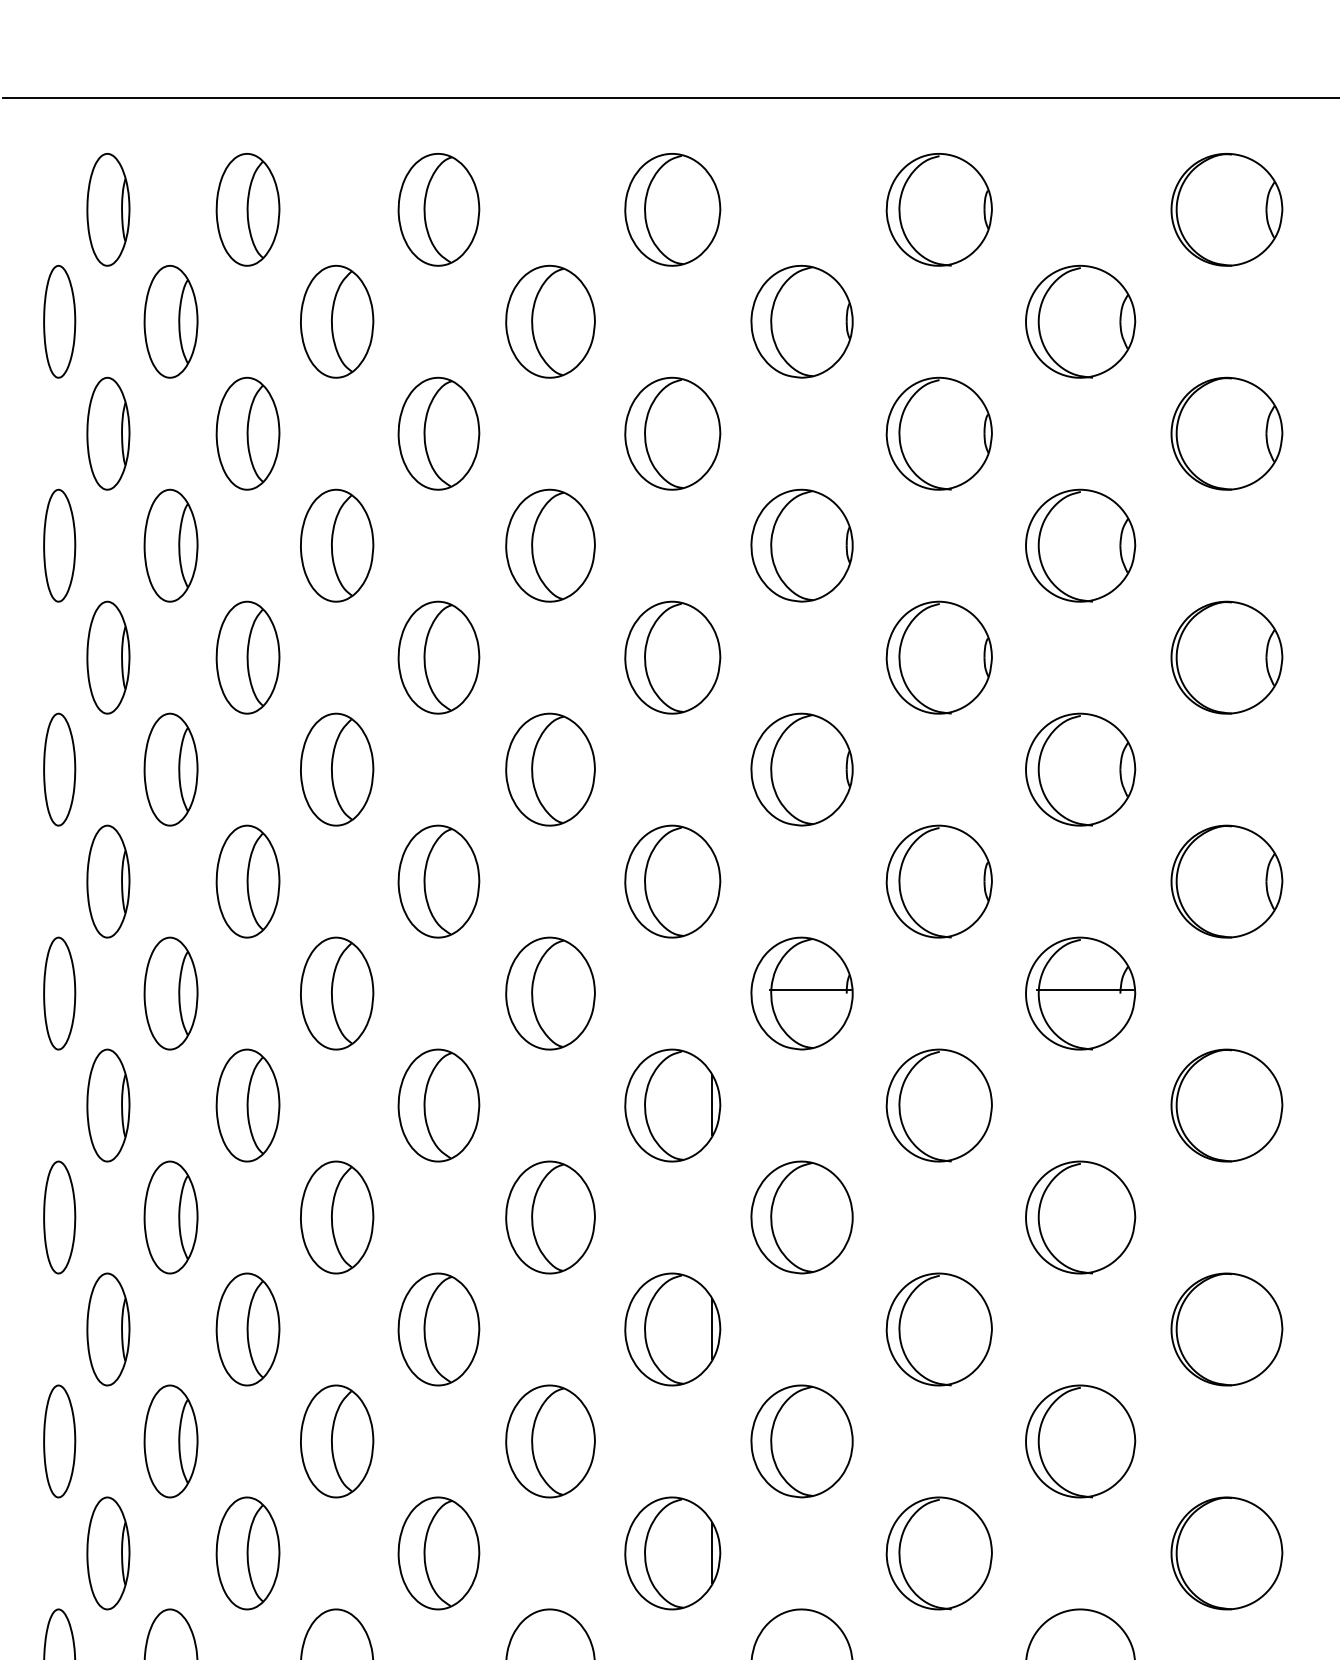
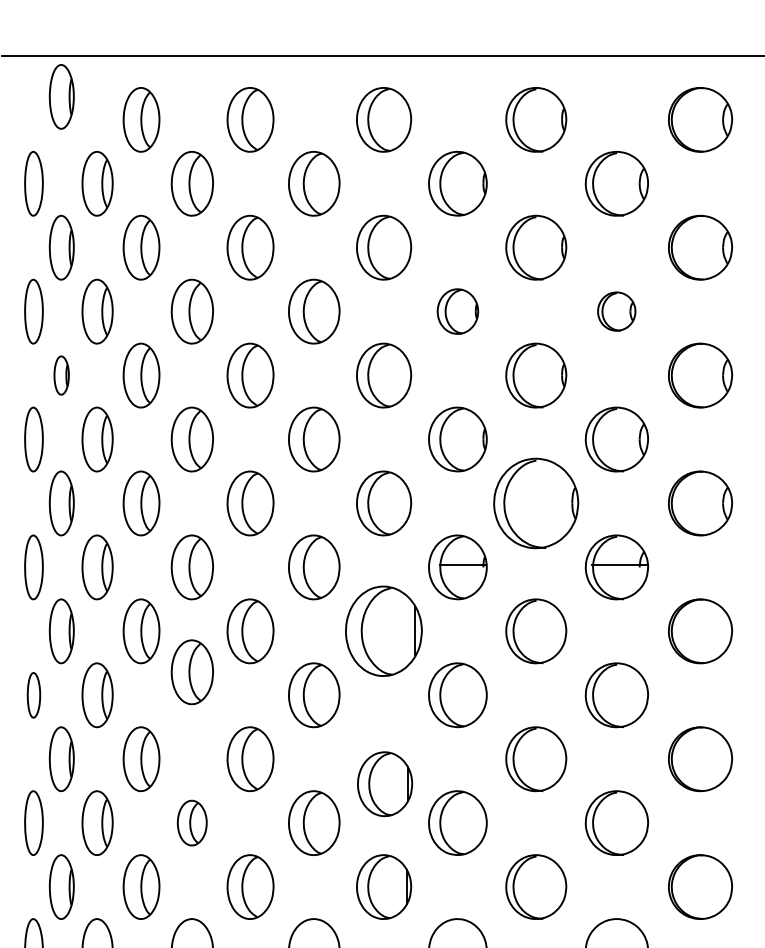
part: (107, 209) -> (61, 96), moved
part: (801, 545) -> (457, 311), size x0.7
part: (1079, 545) -> (616, 311), size x0.6
part: (107, 657) -> (61, 375), size x0.6
part: (939, 881) -> (536, 503), size x1.4
part: (673, 1105) -> (384, 631), size x1.4
part: (58, 1217) -> (33, 695), size x0.7
part: (335, 1217) -> (191, 672), moved
part: (673, 1329) -> (385, 784), moved
part: (335, 1440) -> (191, 822), size x0.7

